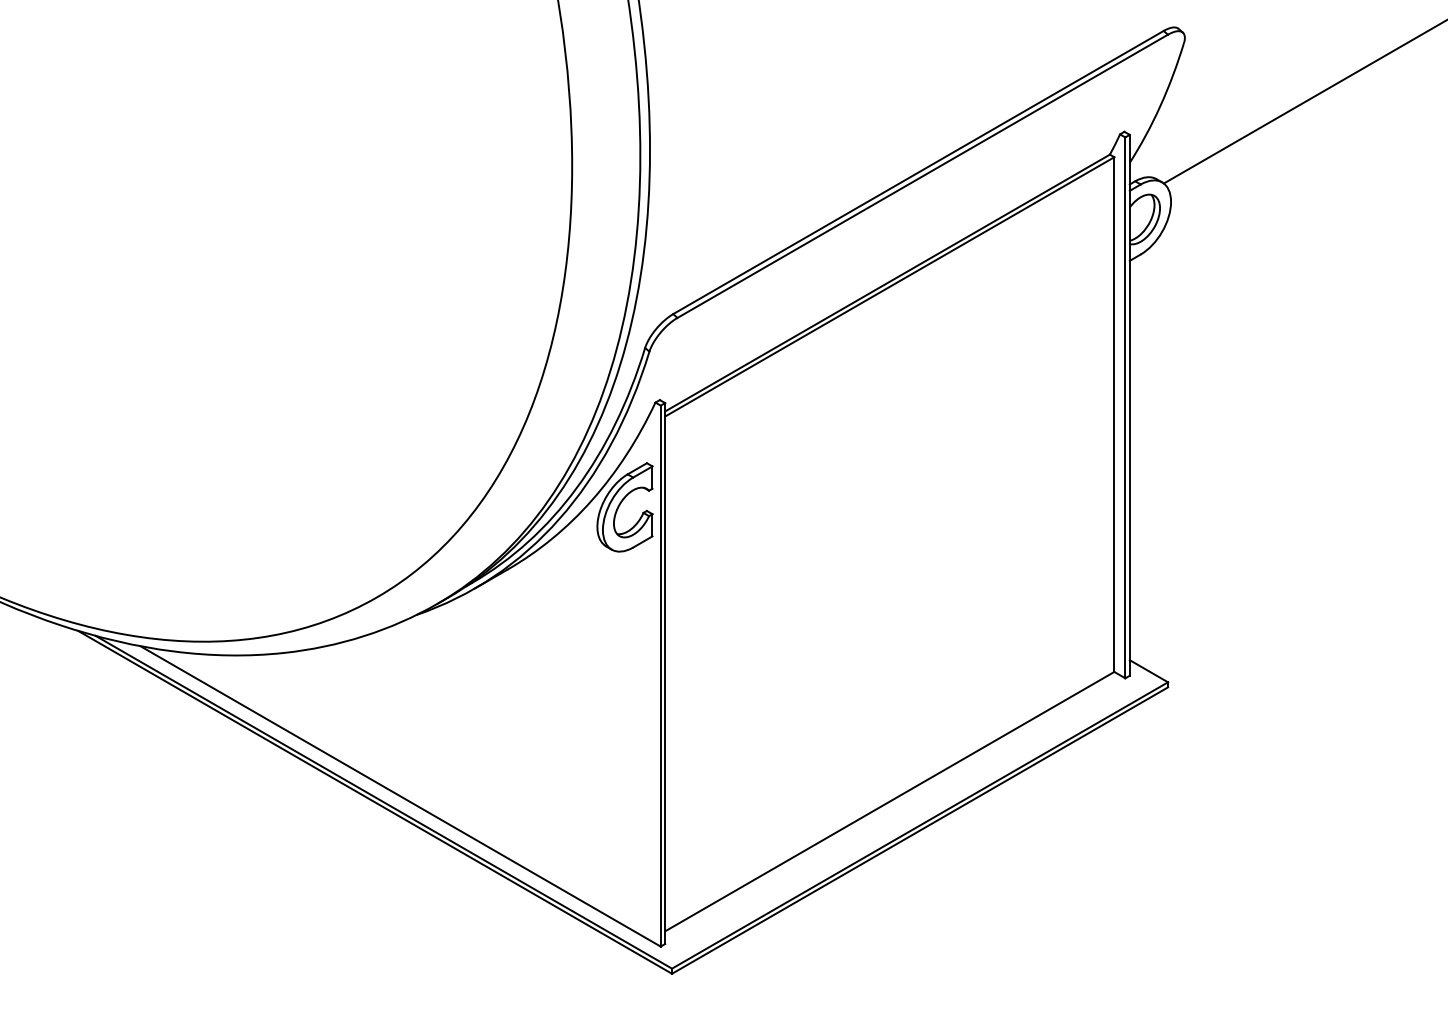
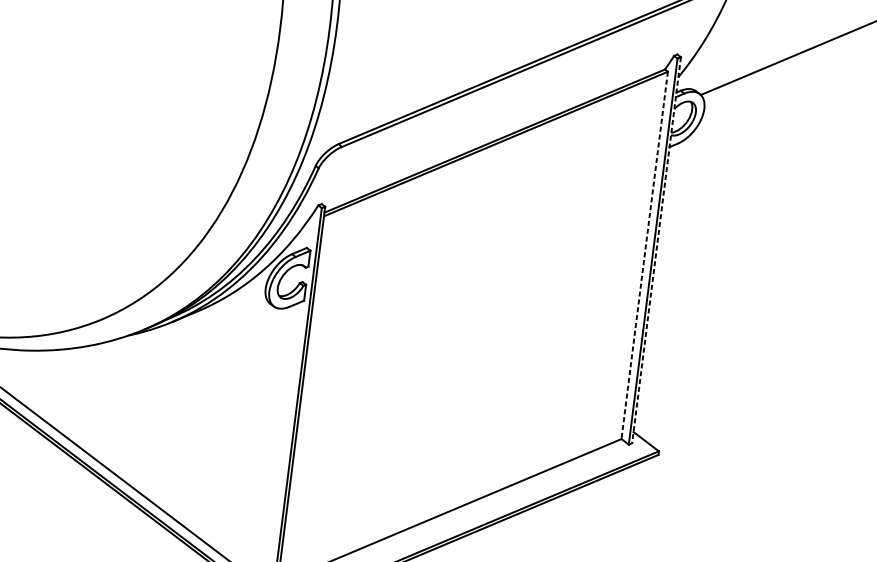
line: (1129, 405) -> (656, 250), solid -> dashed
line: (1114, 415) -> (644, 256), solid -> dashed

